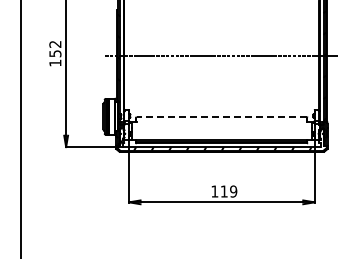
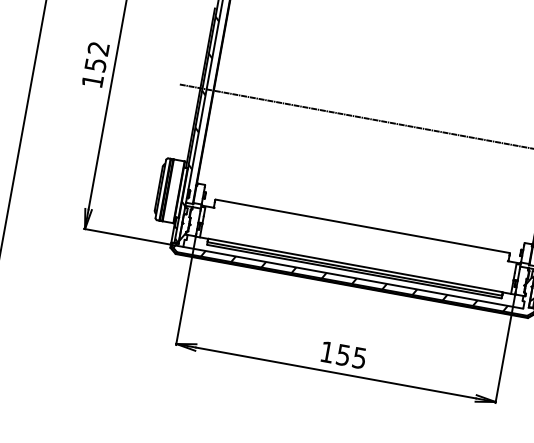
line: (221, 117) -> (361, 226), dashed -> solid
text: (228, 191) -> (350, 356), 119 -> 155

